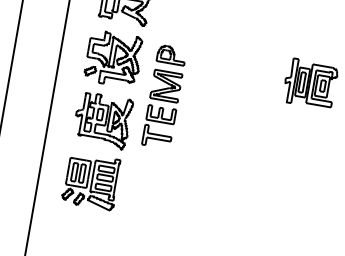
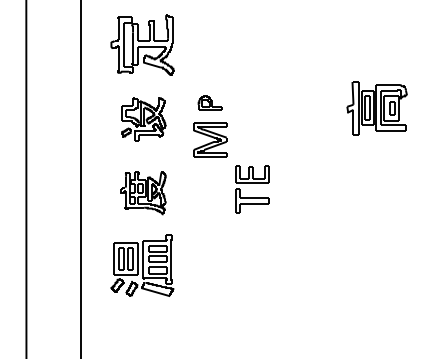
part: (171, 54) -> (209, 102), size x0.7
part: (113, 59) -> (143, 119), size x0.7
part: (102, 121) -> (143, 193), size x0.7
part: (159, 127) -> (252, 189), moved

